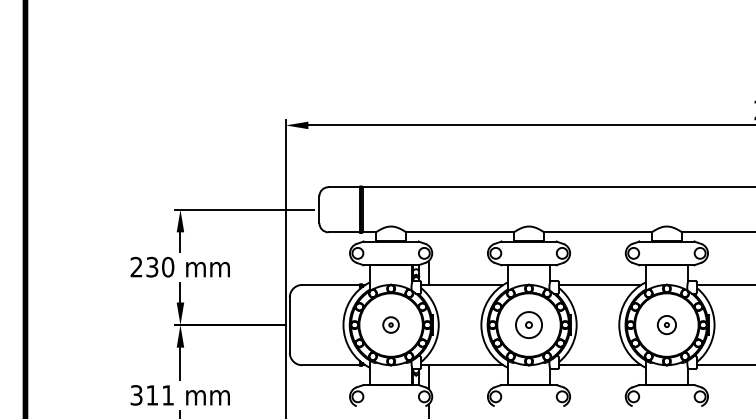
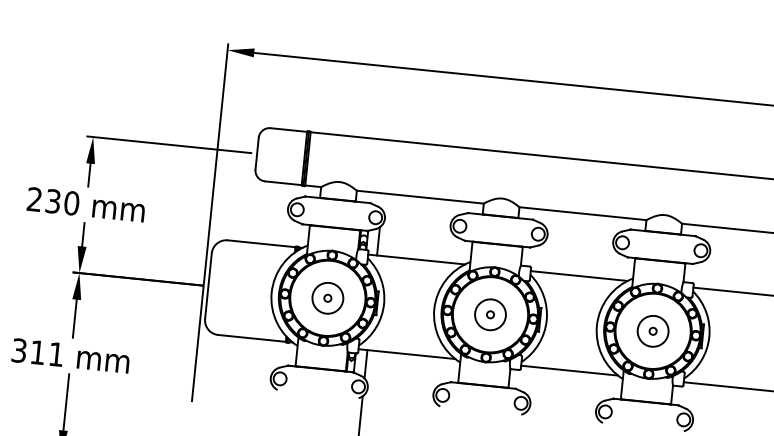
part: (390, 324) -> (327, 297), size x1.67
part: (666, 324) -> (652, 330), size x1.43

